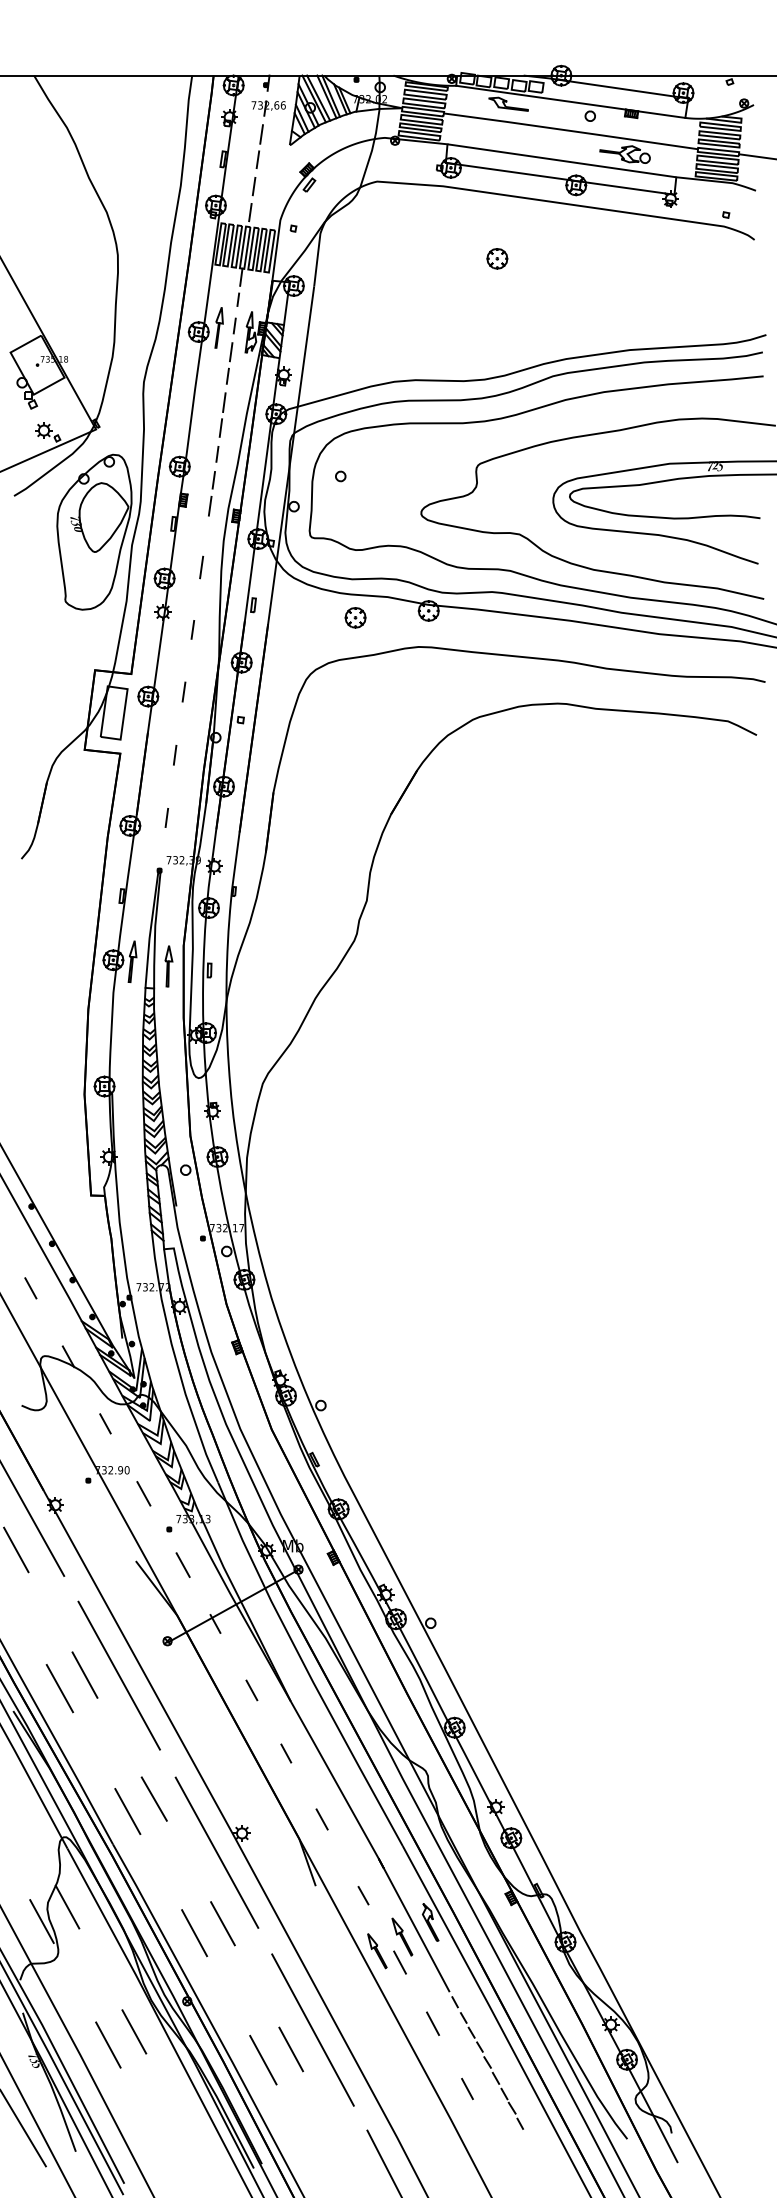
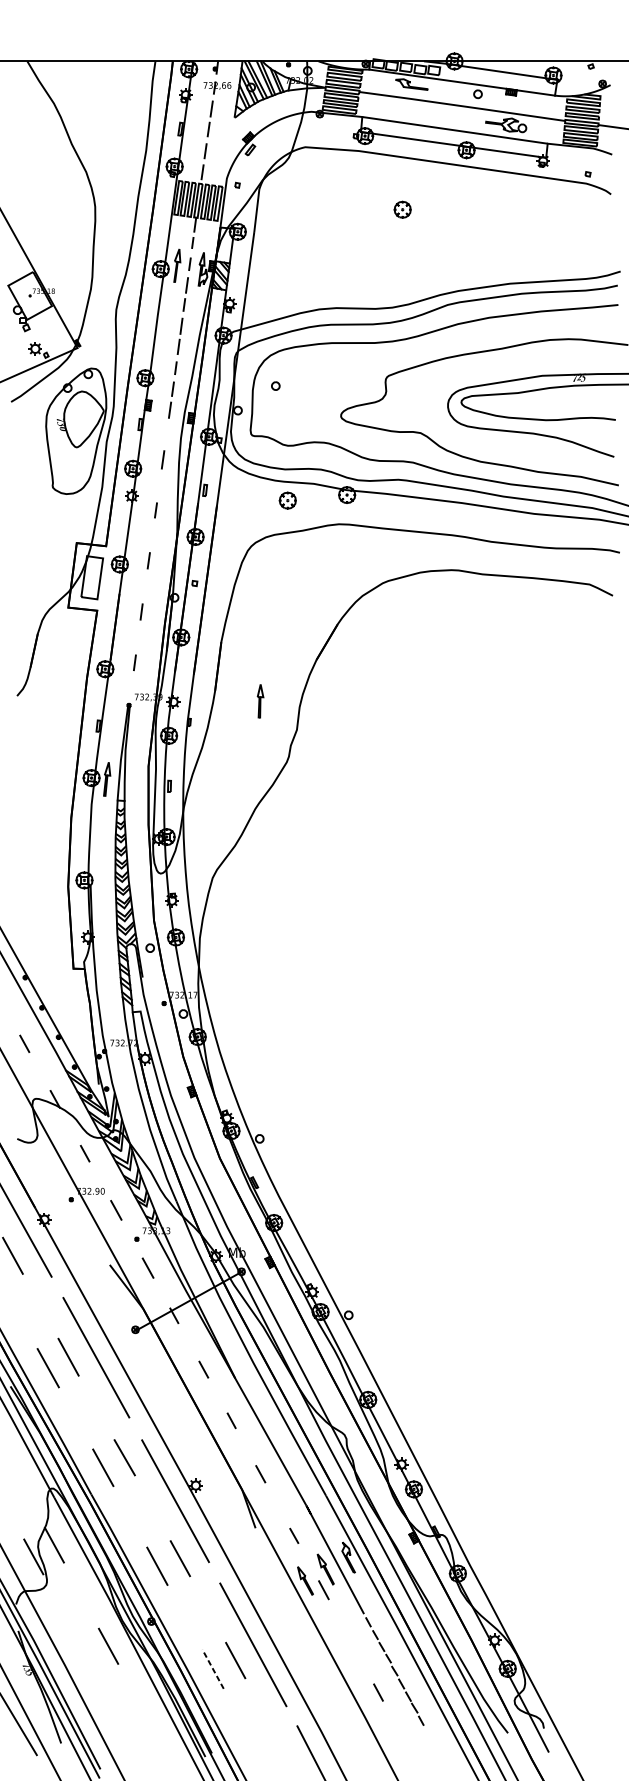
part: (168, 966) -> (260, 701), moved
line: (433, 2023) -> (350, 1639), removed
line: (108, 2044) -> (87, 1656), removed
line: (263, 2060) -> (213, 1669), solid -> dashed

